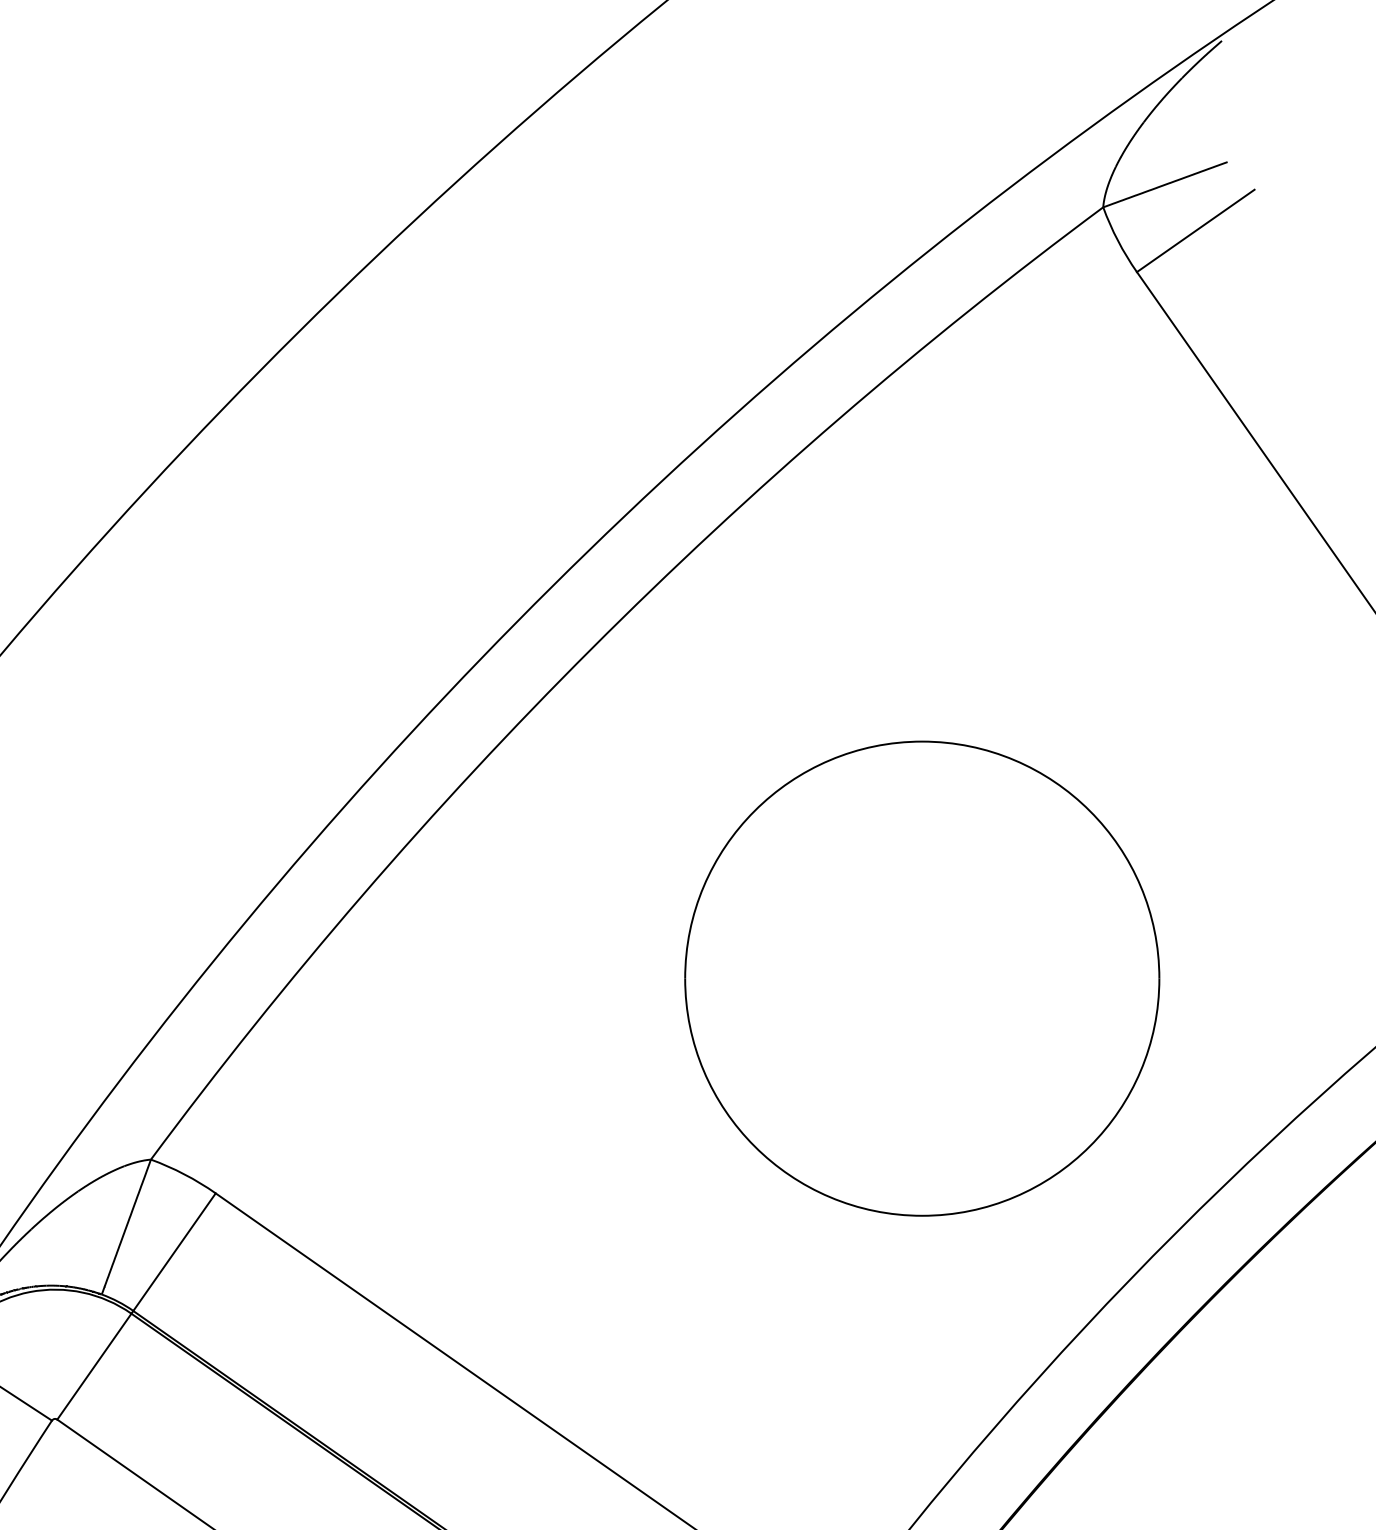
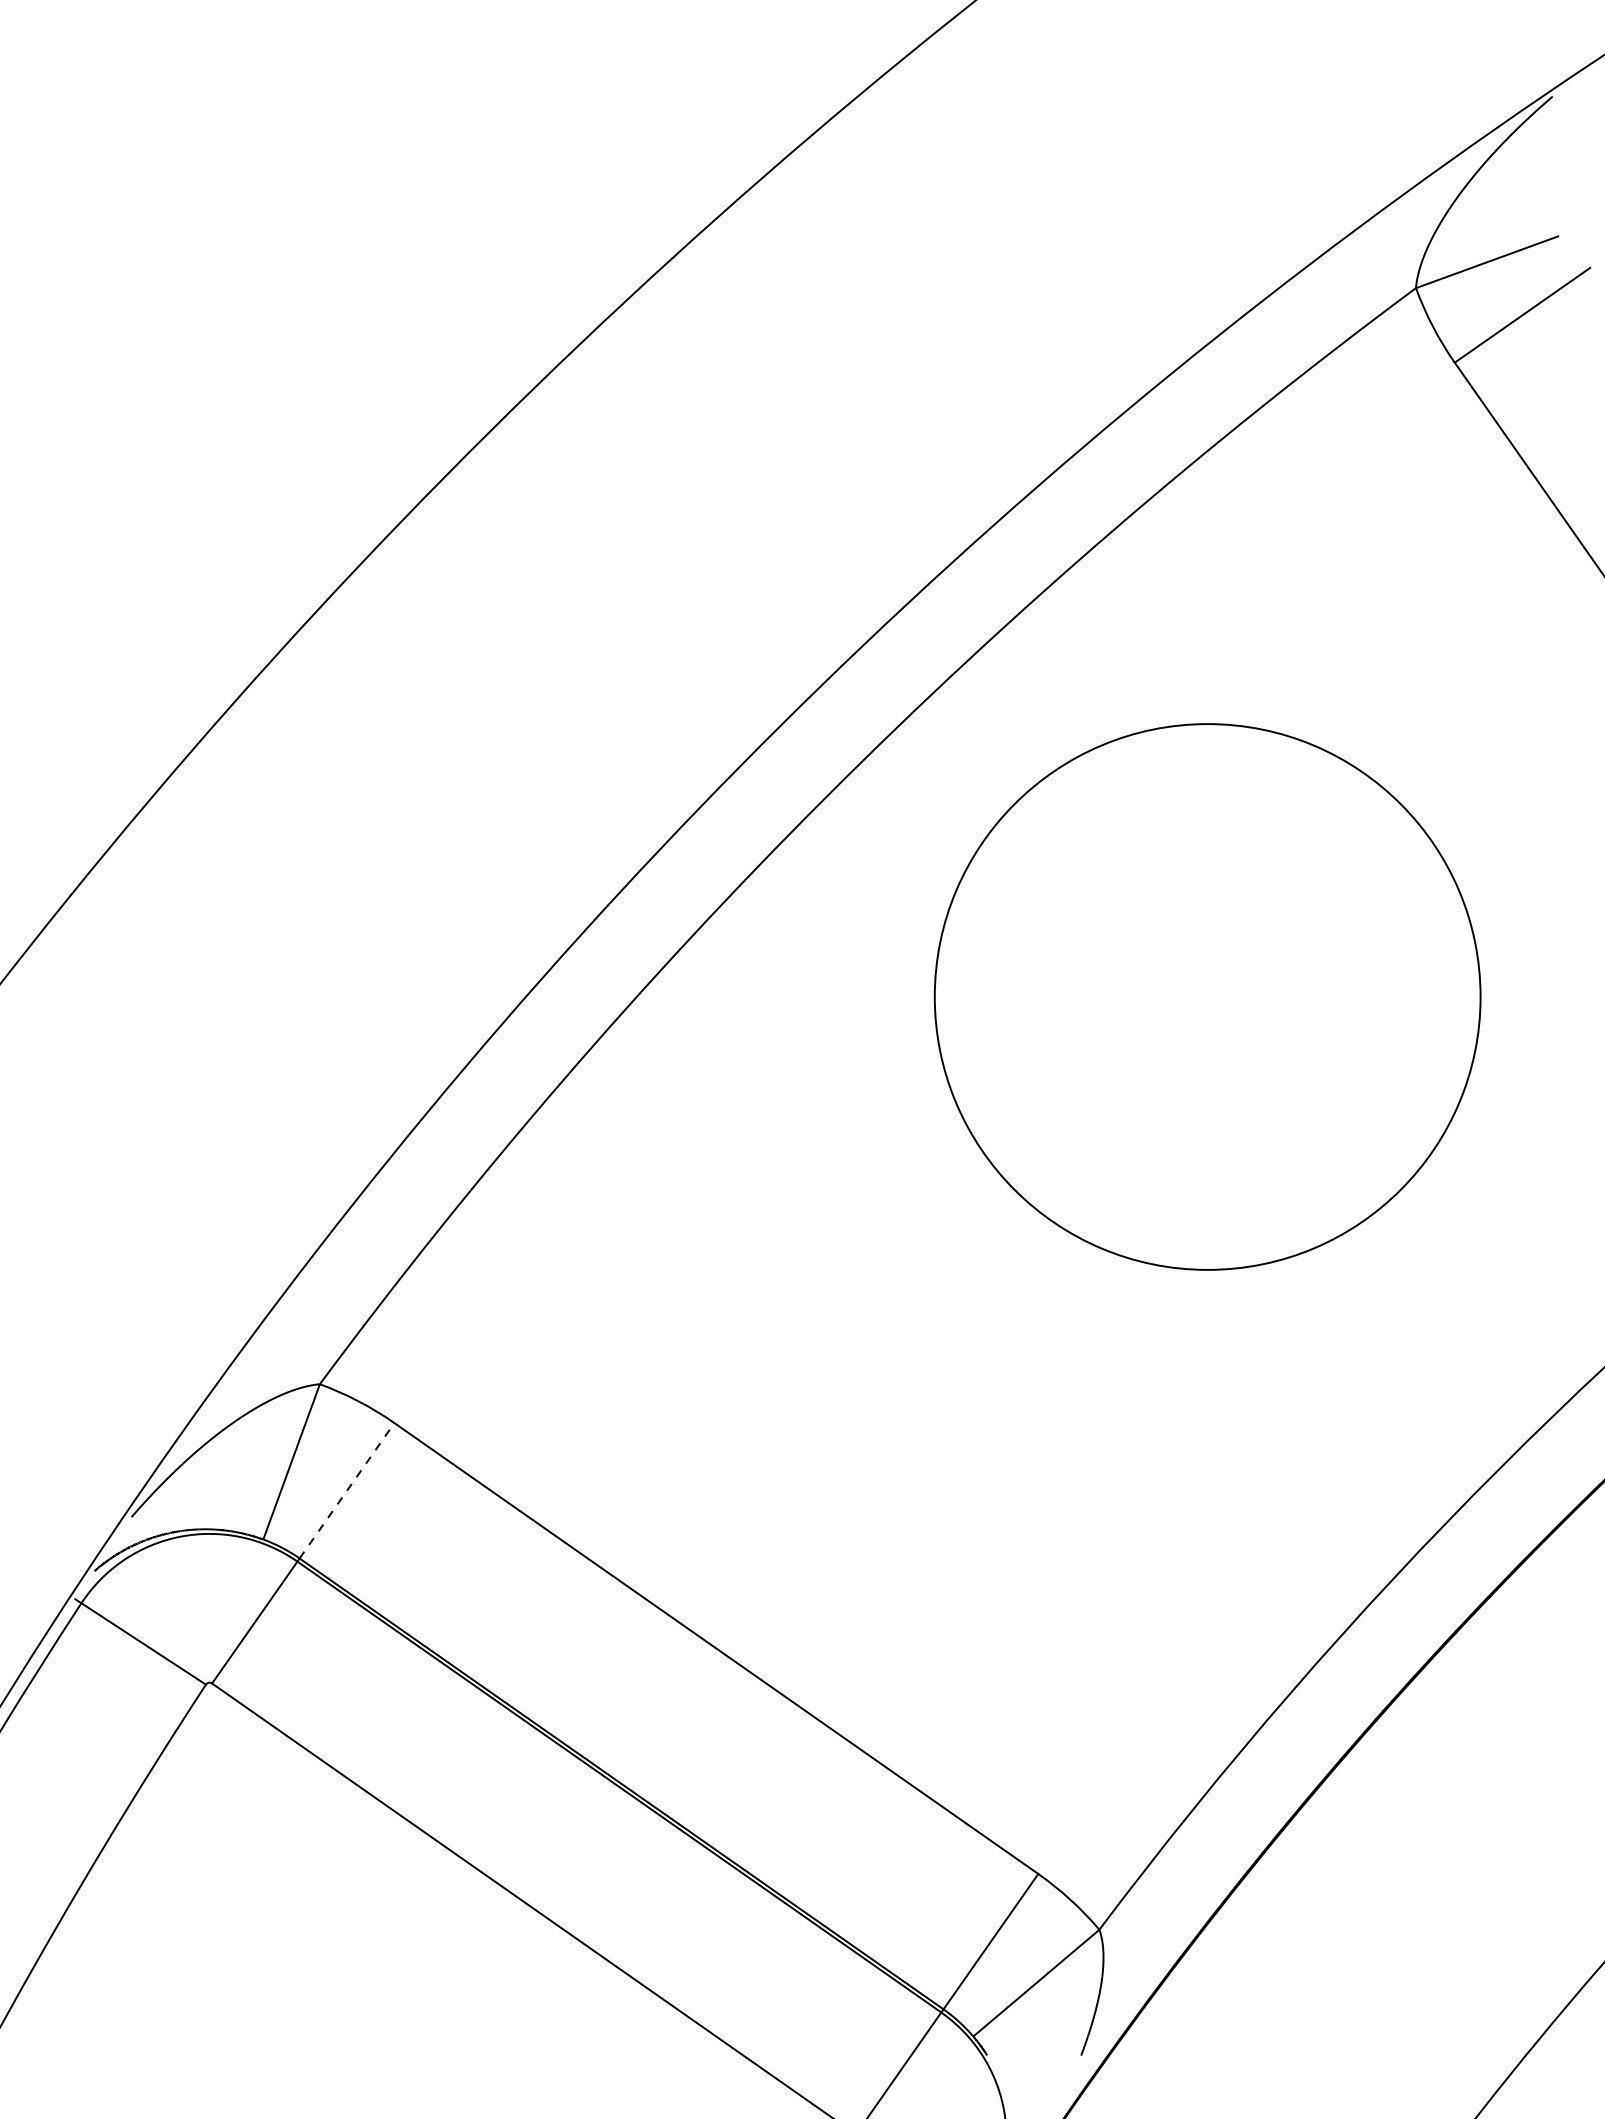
part: (922, 978) -> (1207, 996), moved
line: (174, 1251) -> (347, 1490), solid -> dashed

